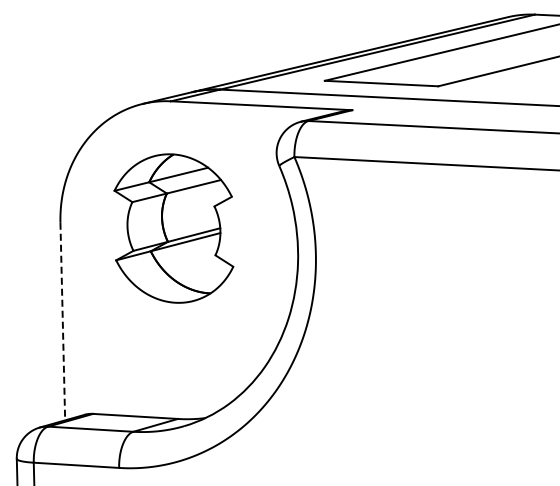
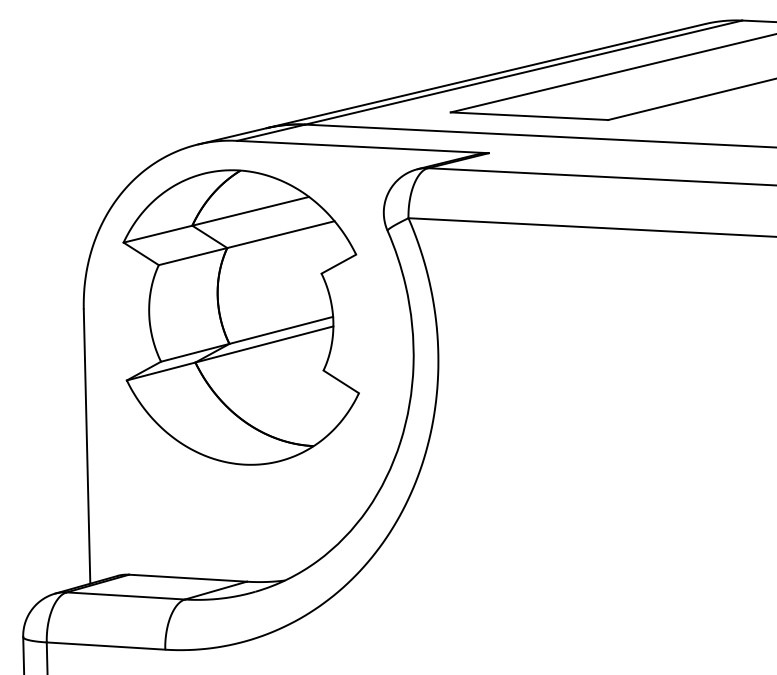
part: (173, 228) -> (240, 317), size x1.43
line: (62, 321) -> (86, 446), dashed -> solid

